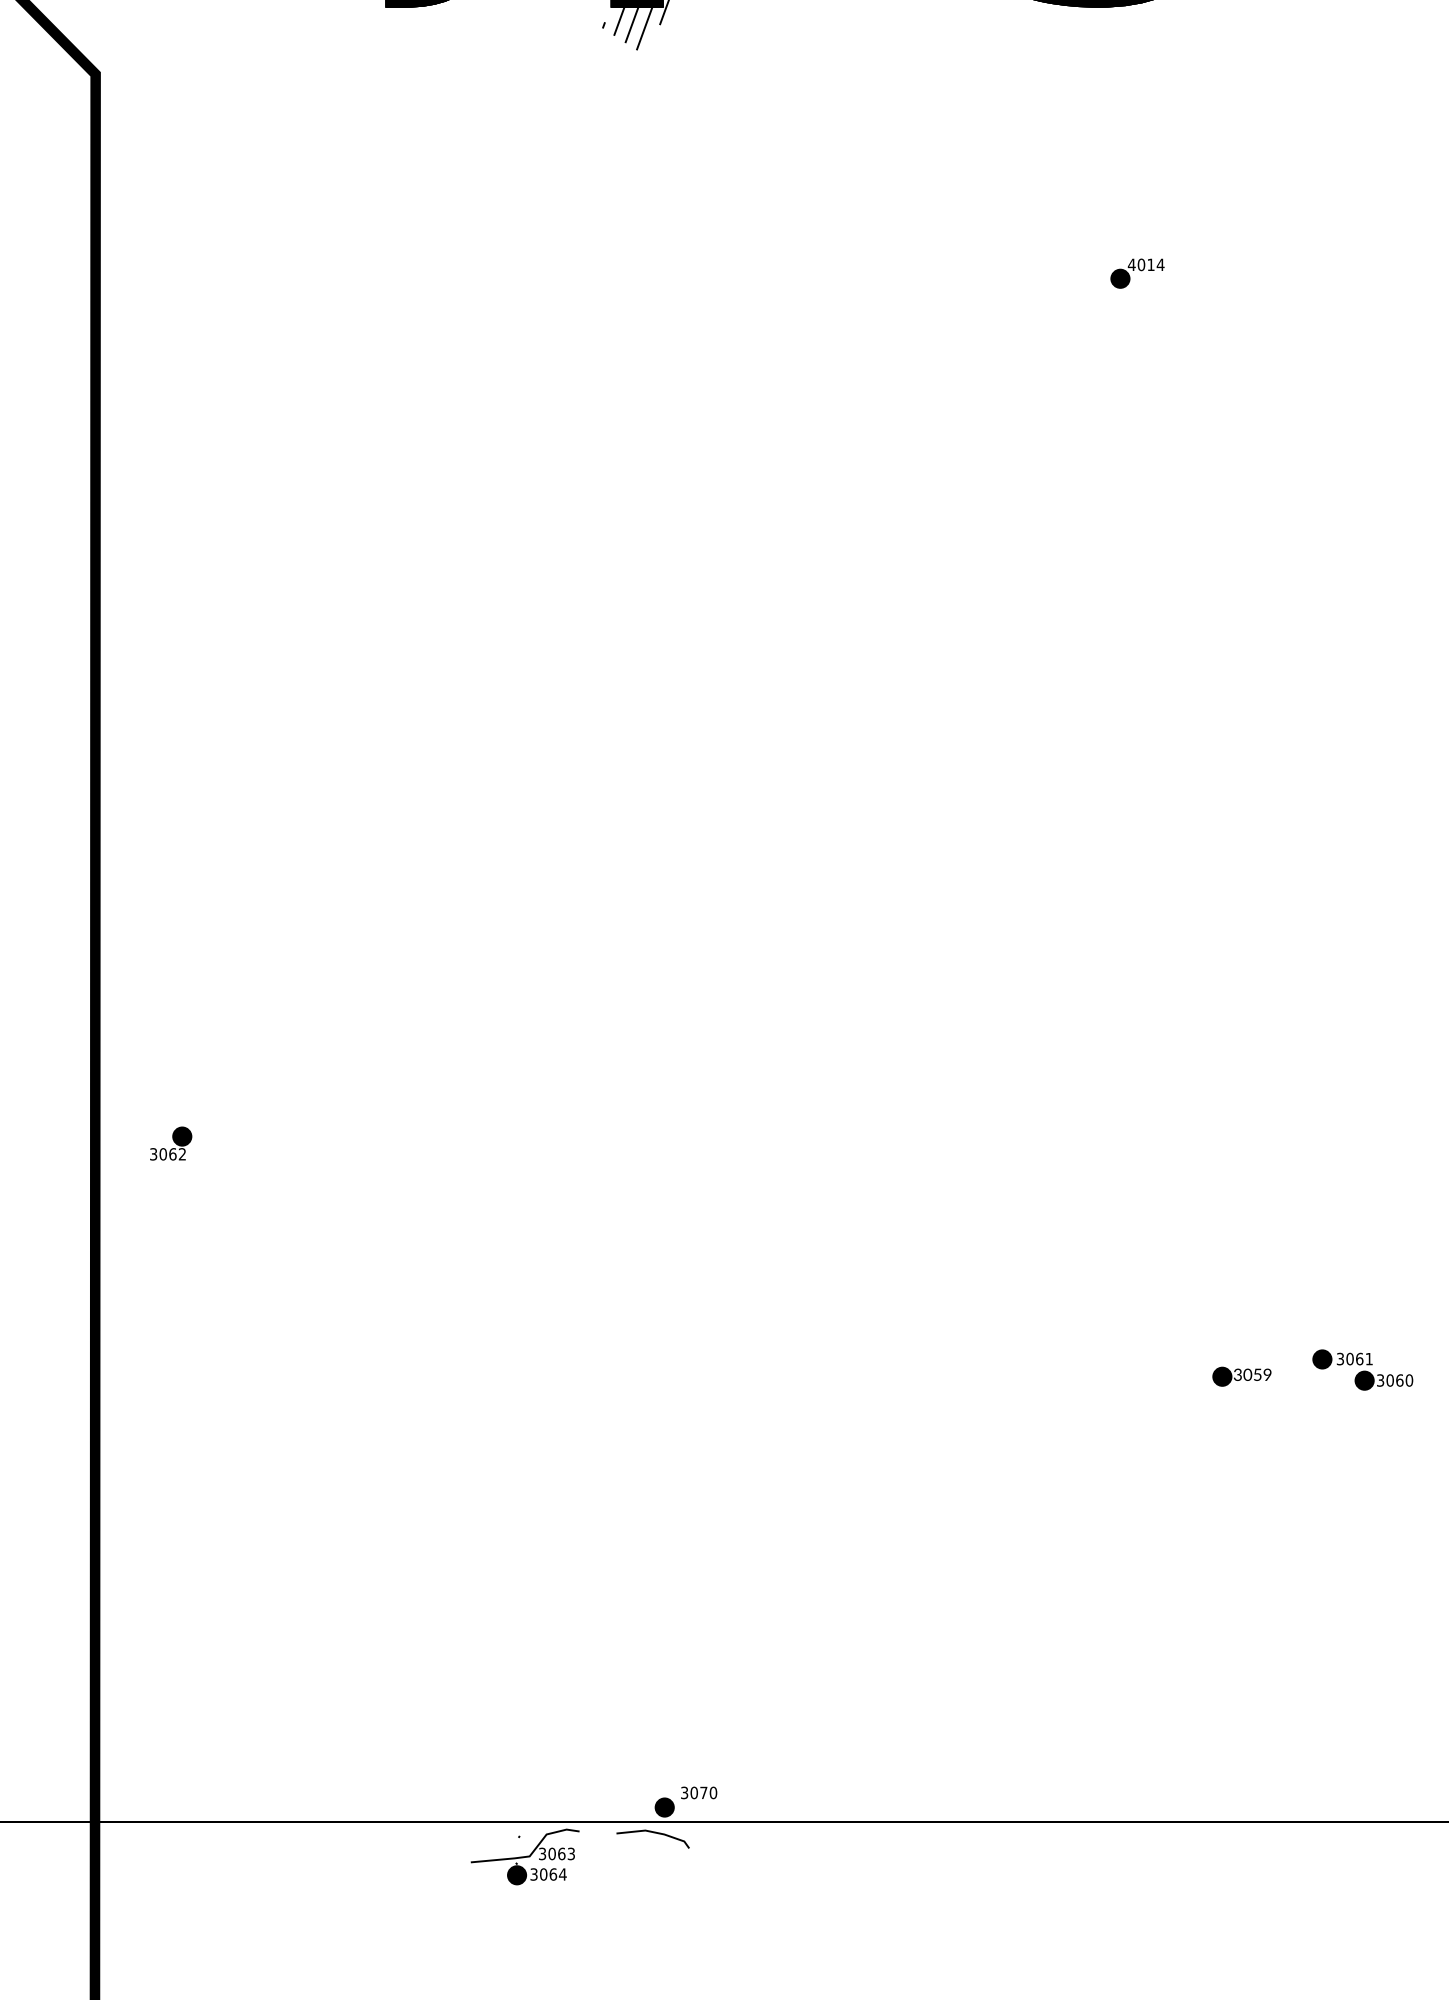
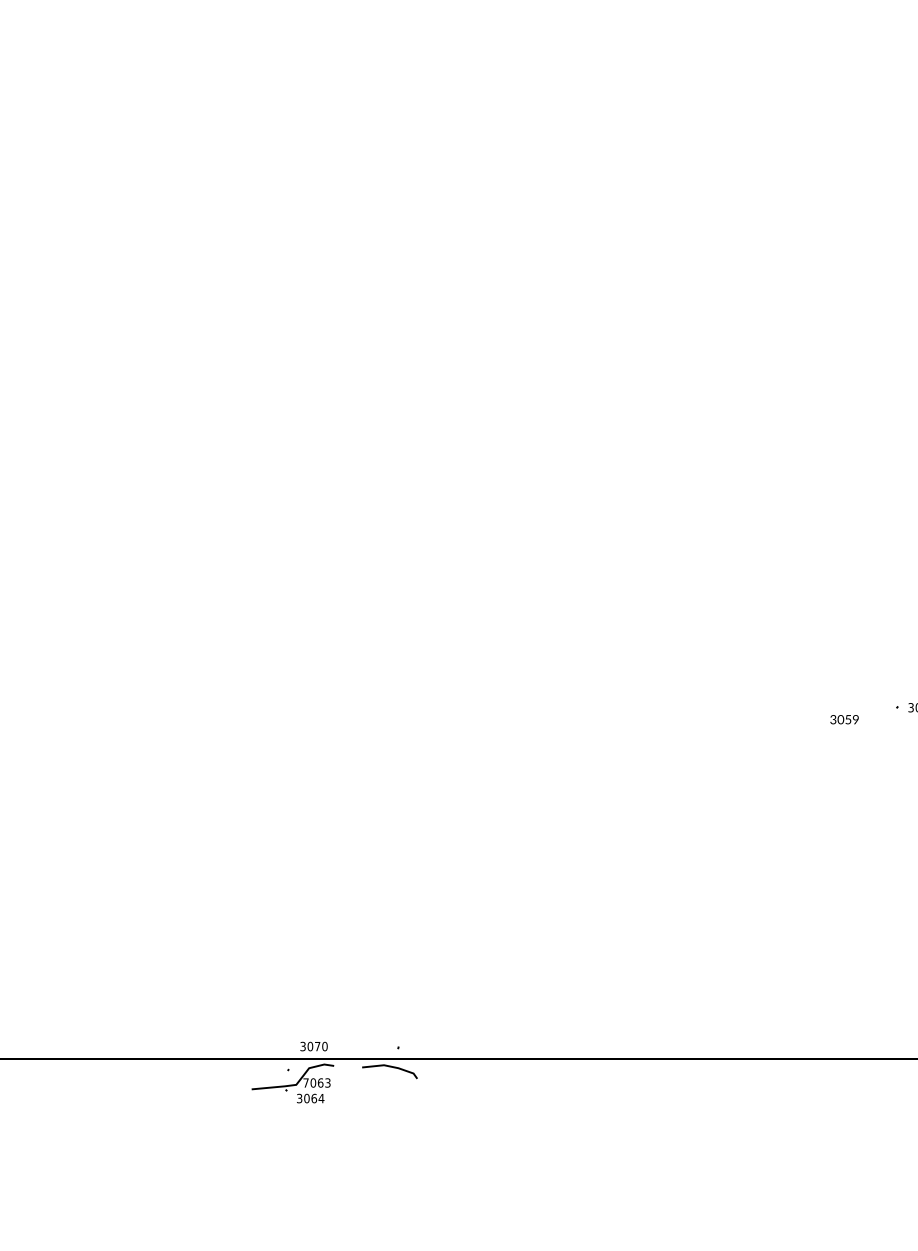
part: (171, 1143) -> (24, 544), removed
fill: (1322, 1359) -> (897, 708), removed
fill: (1222, 1376) -> (821, 720), removed
text: (699, 1792) -> (314, 1046), moved
fill: (664, 1807) -> (398, 1047), removed
text: (542, 1853) -> (306, 1082), 3063 -> 7063
fill: (517, 1875) -> (287, 1099), removed

